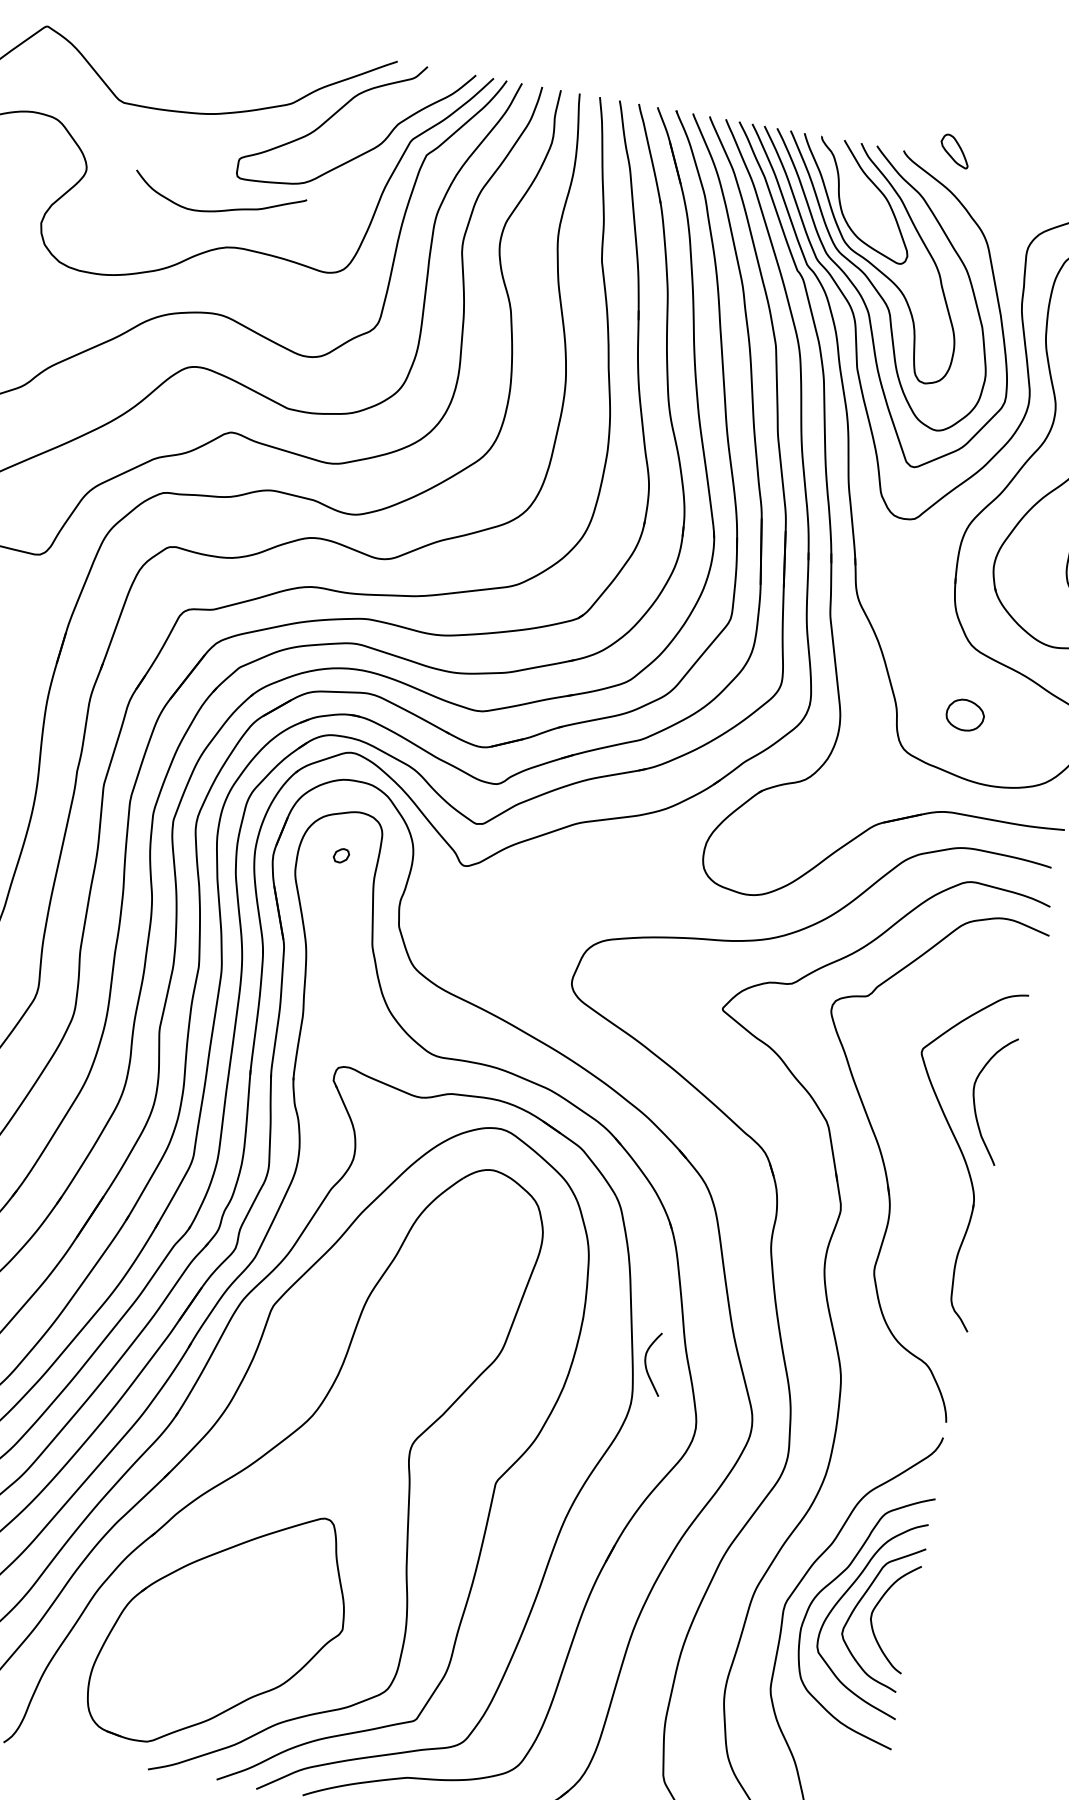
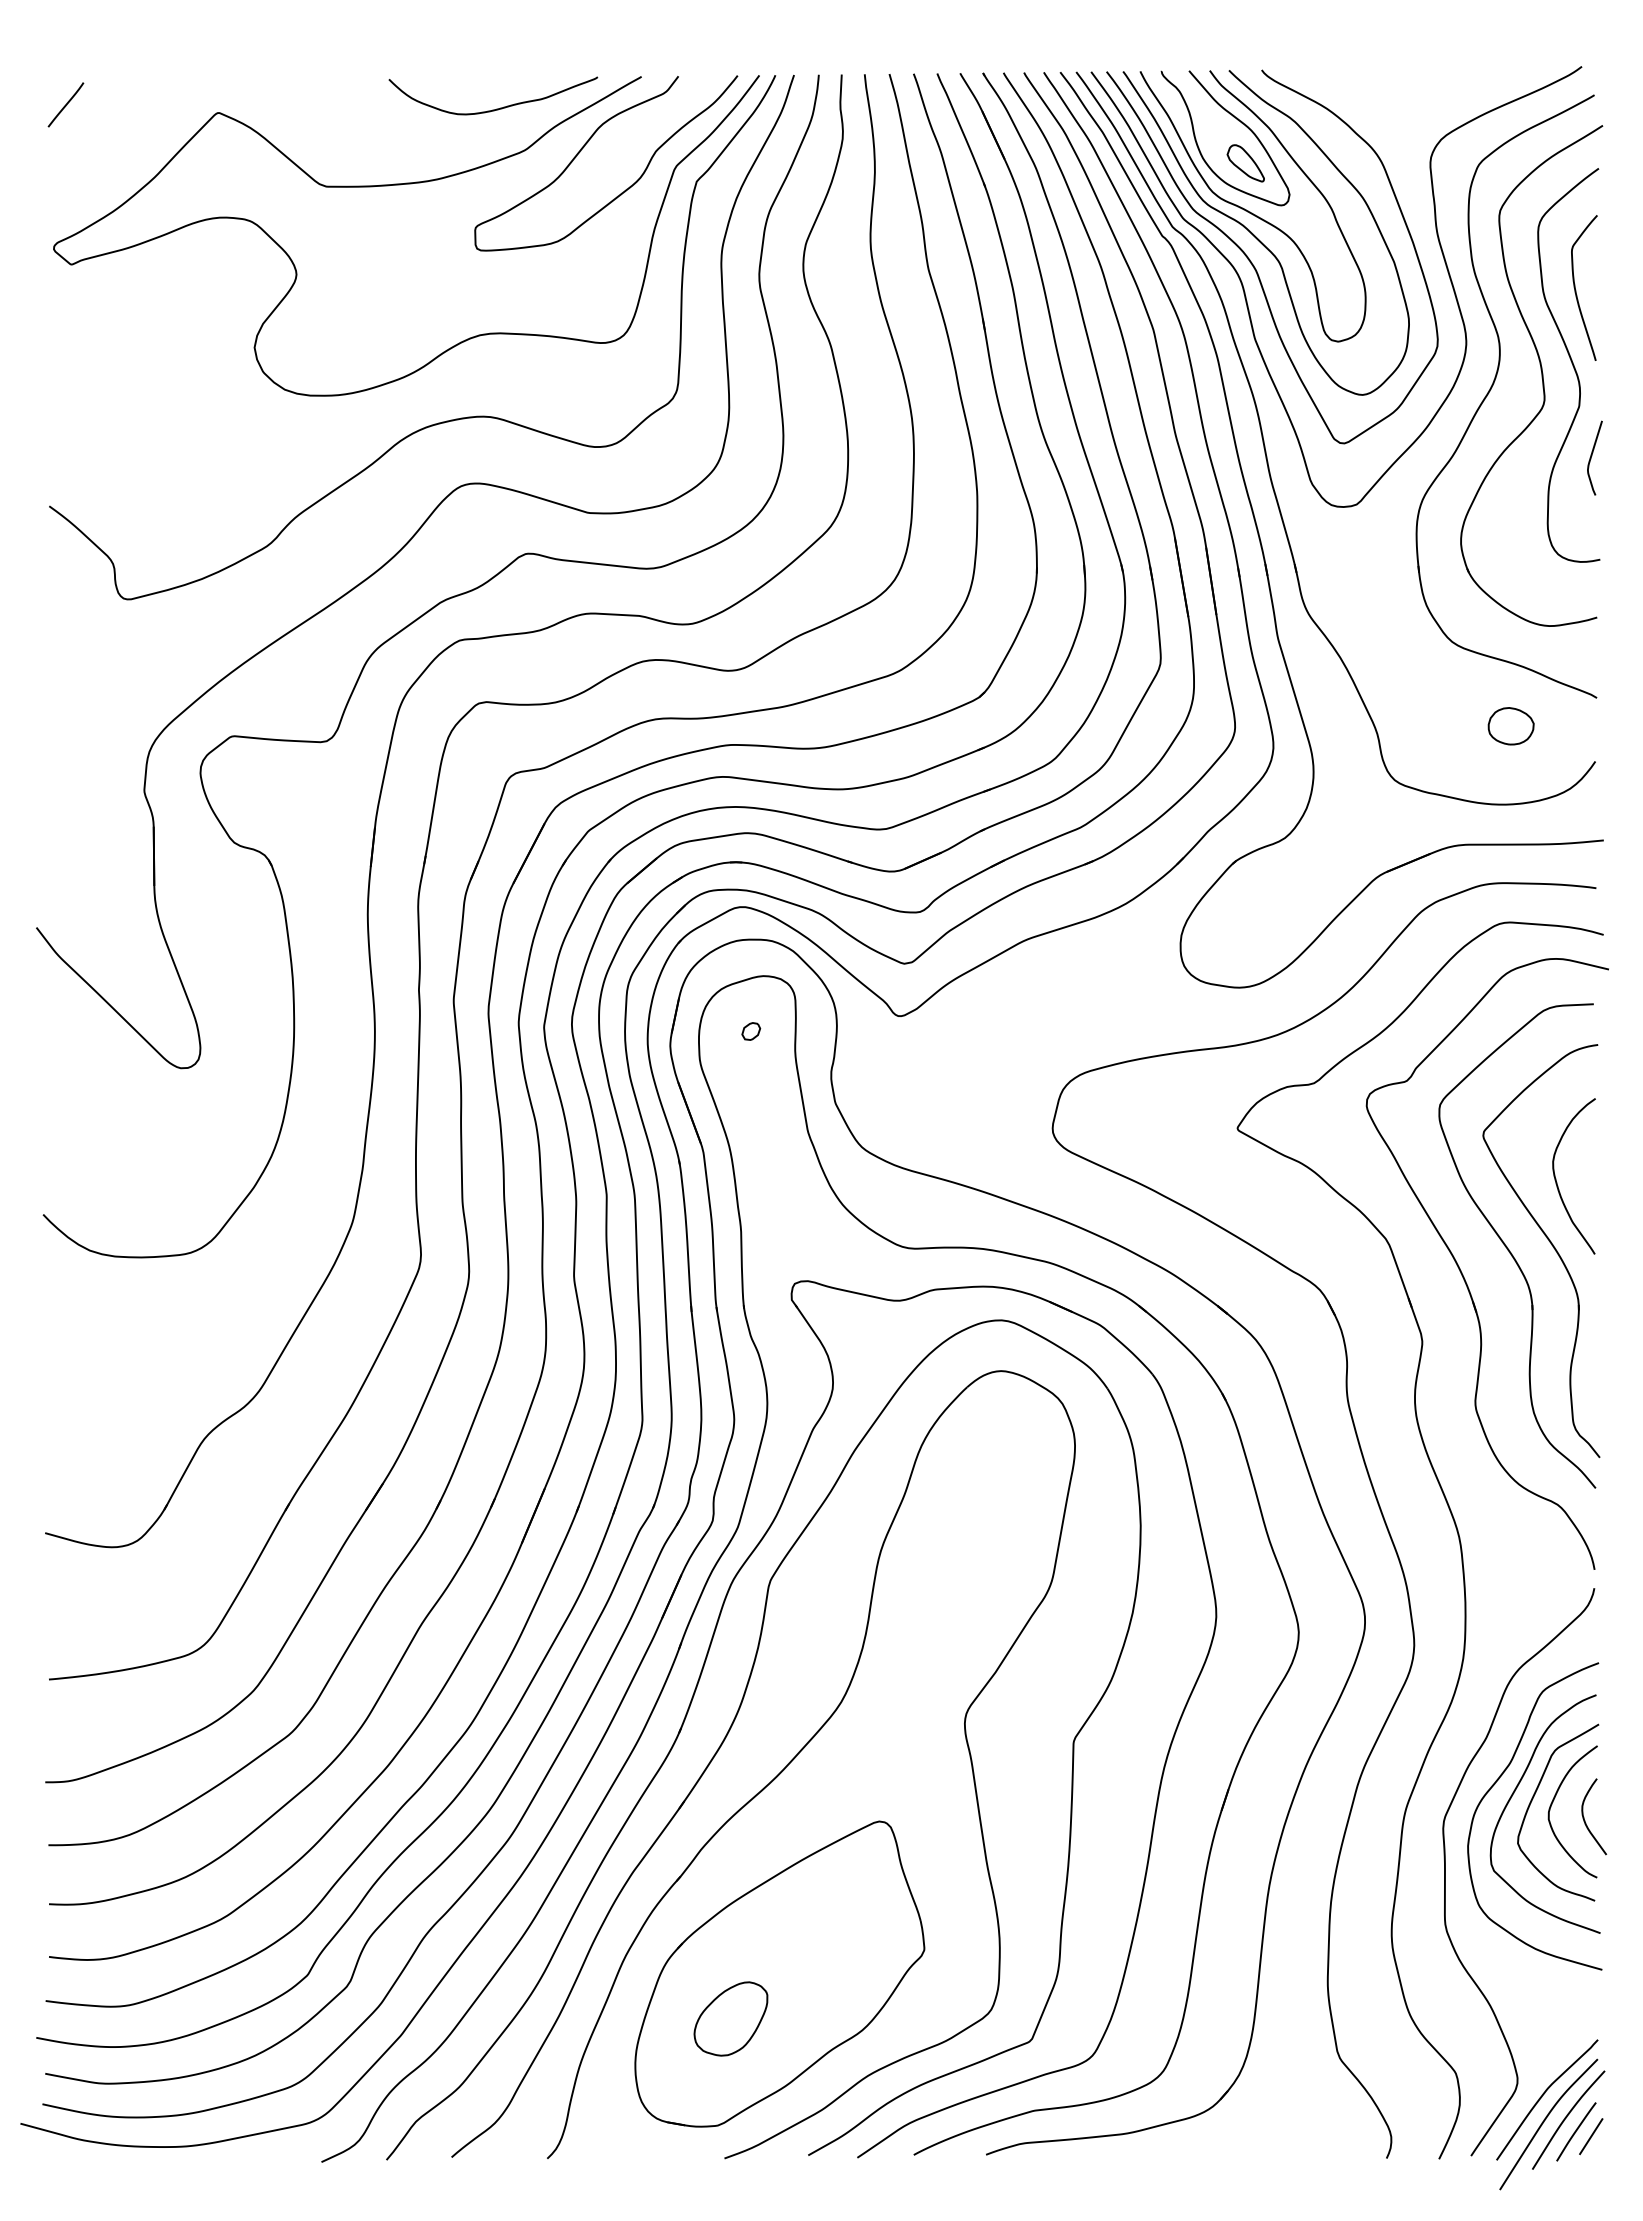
part: (954, 151) -> (1245, 163), moved
curve: (219, 210) -> (496, 108), moved
part: (964, 715) -> (1510, 726), moved
part: (925, 1148) -> (1509, 1249), added
curve: (646, 1365) -> (1585, 1820), moved
part: (174, 1656) -> (730, 2018), added

